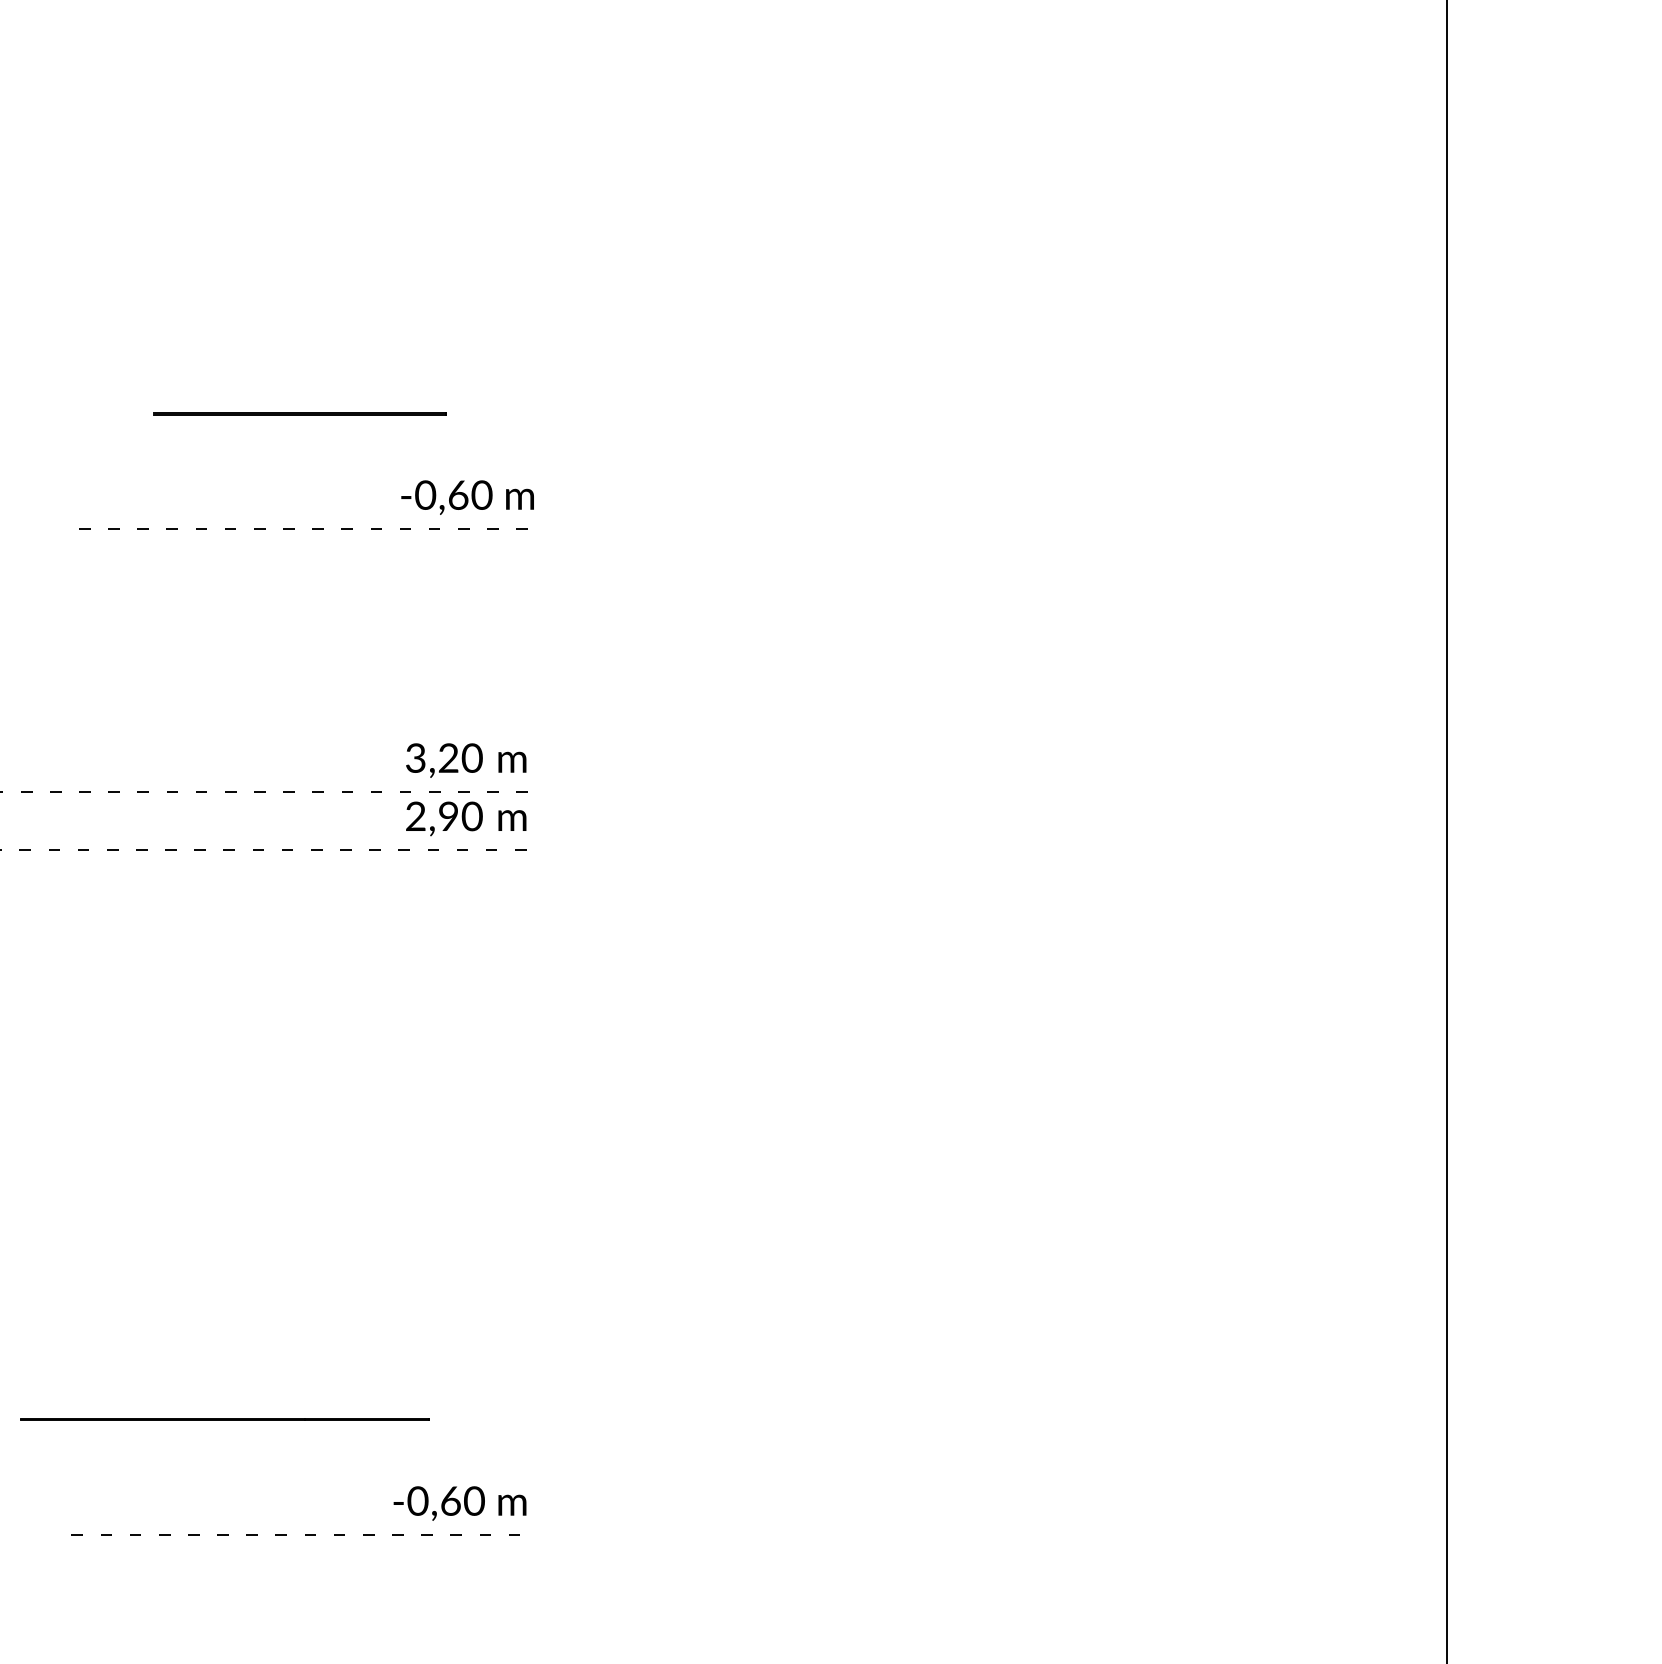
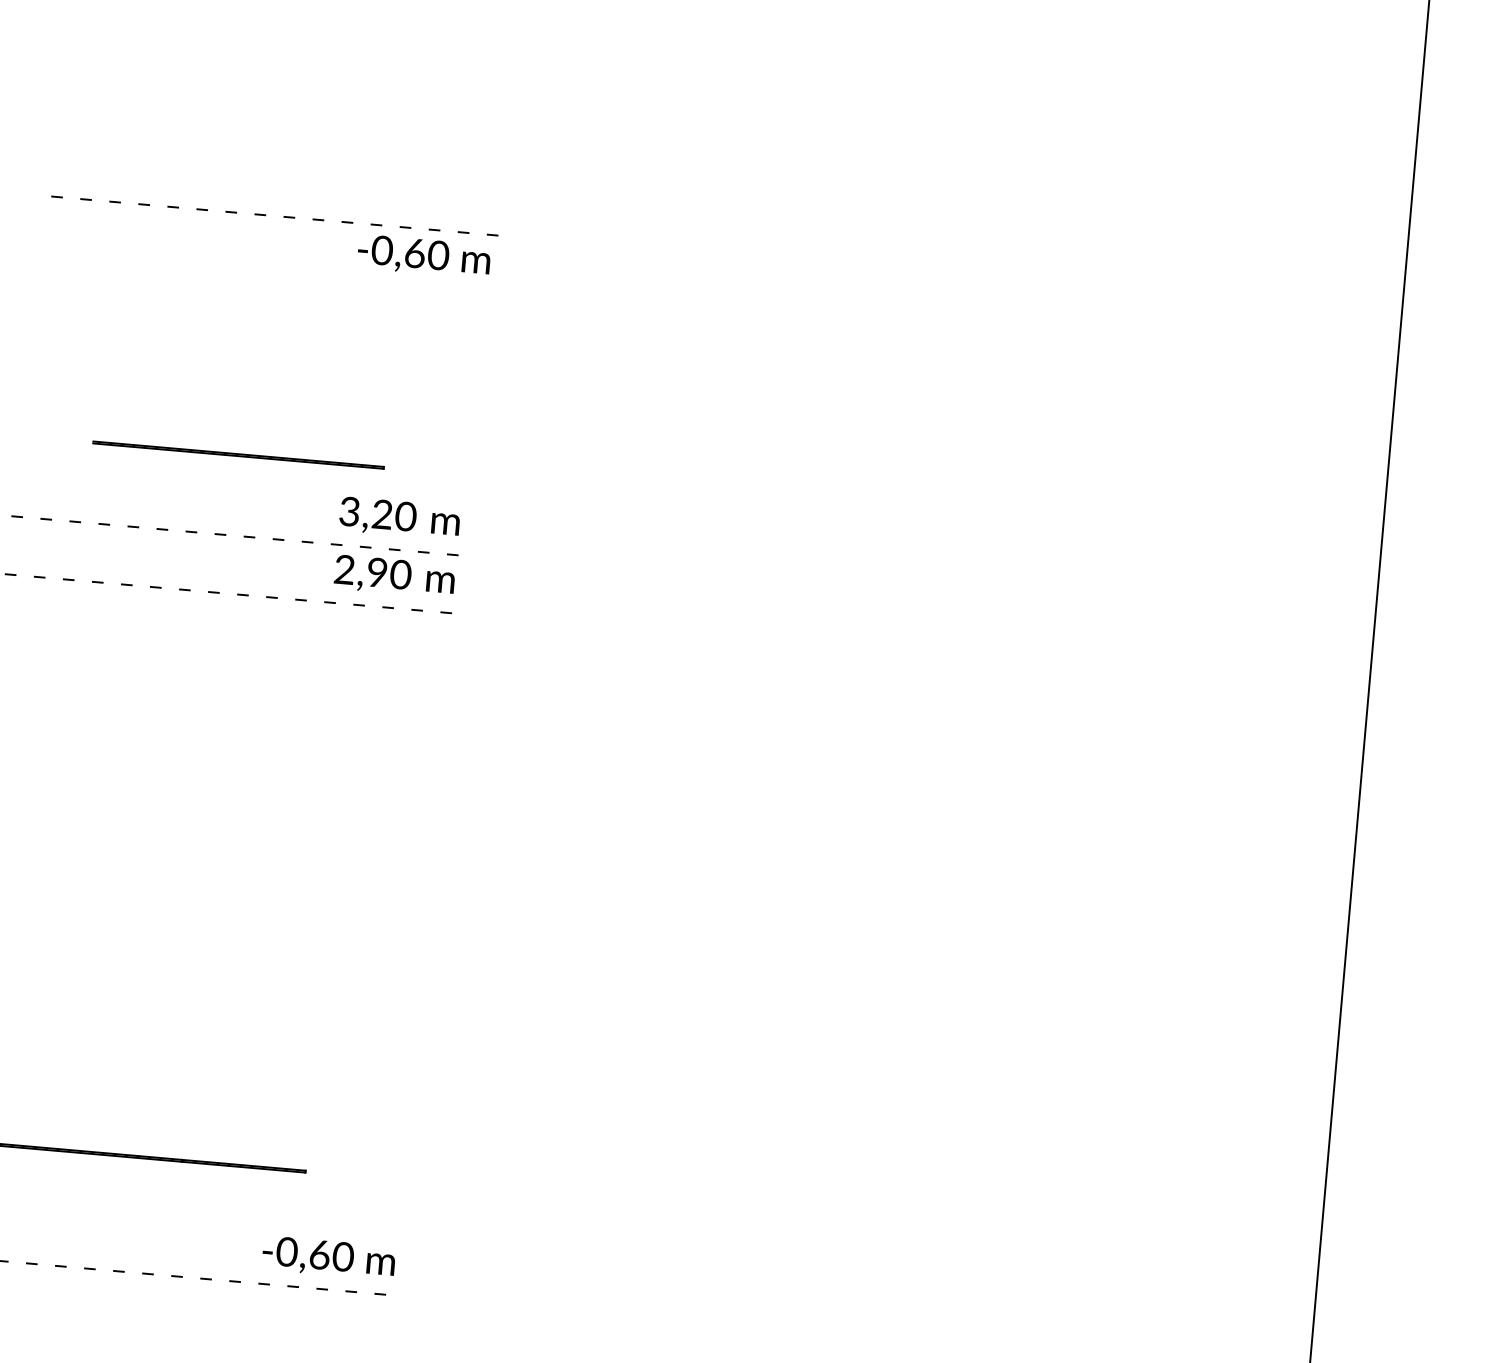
line: (299, 413) -> (237, 455), moved
line: (294, 528) -> (265, 214), moved

